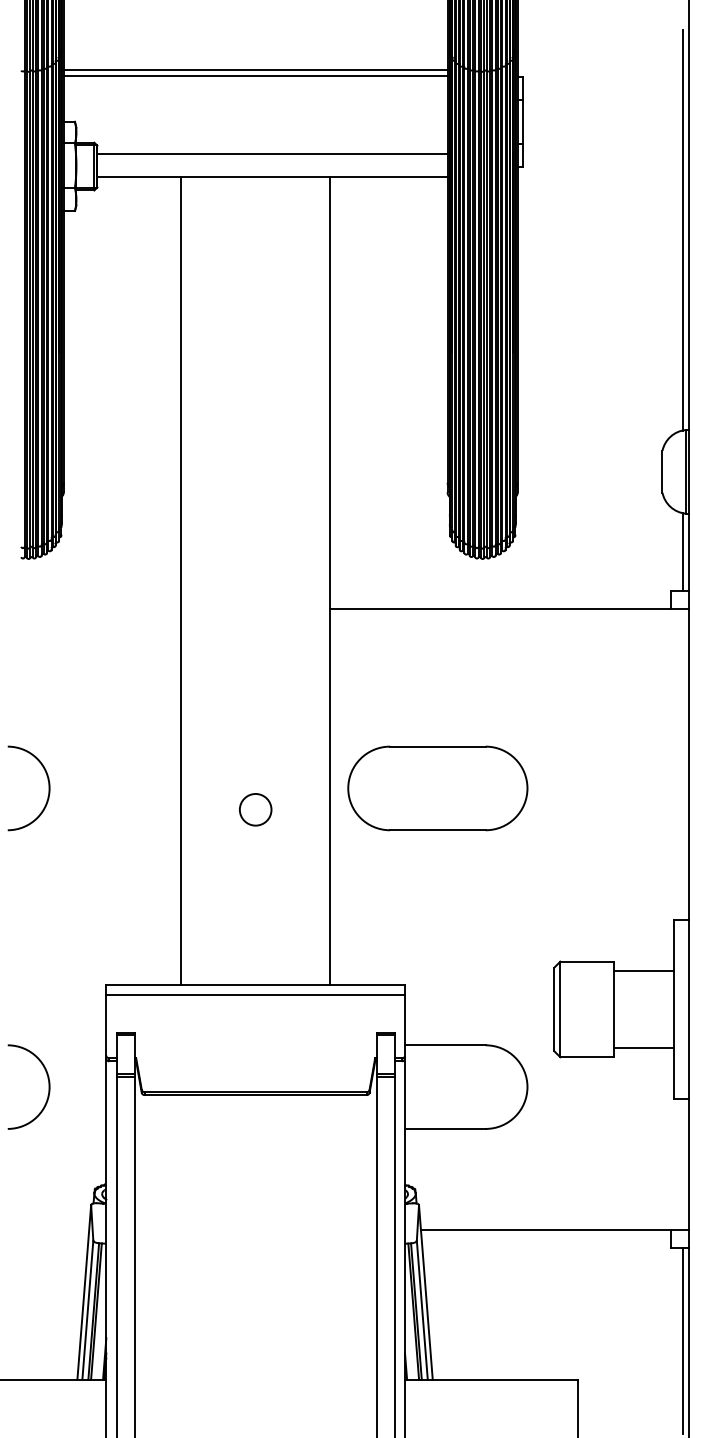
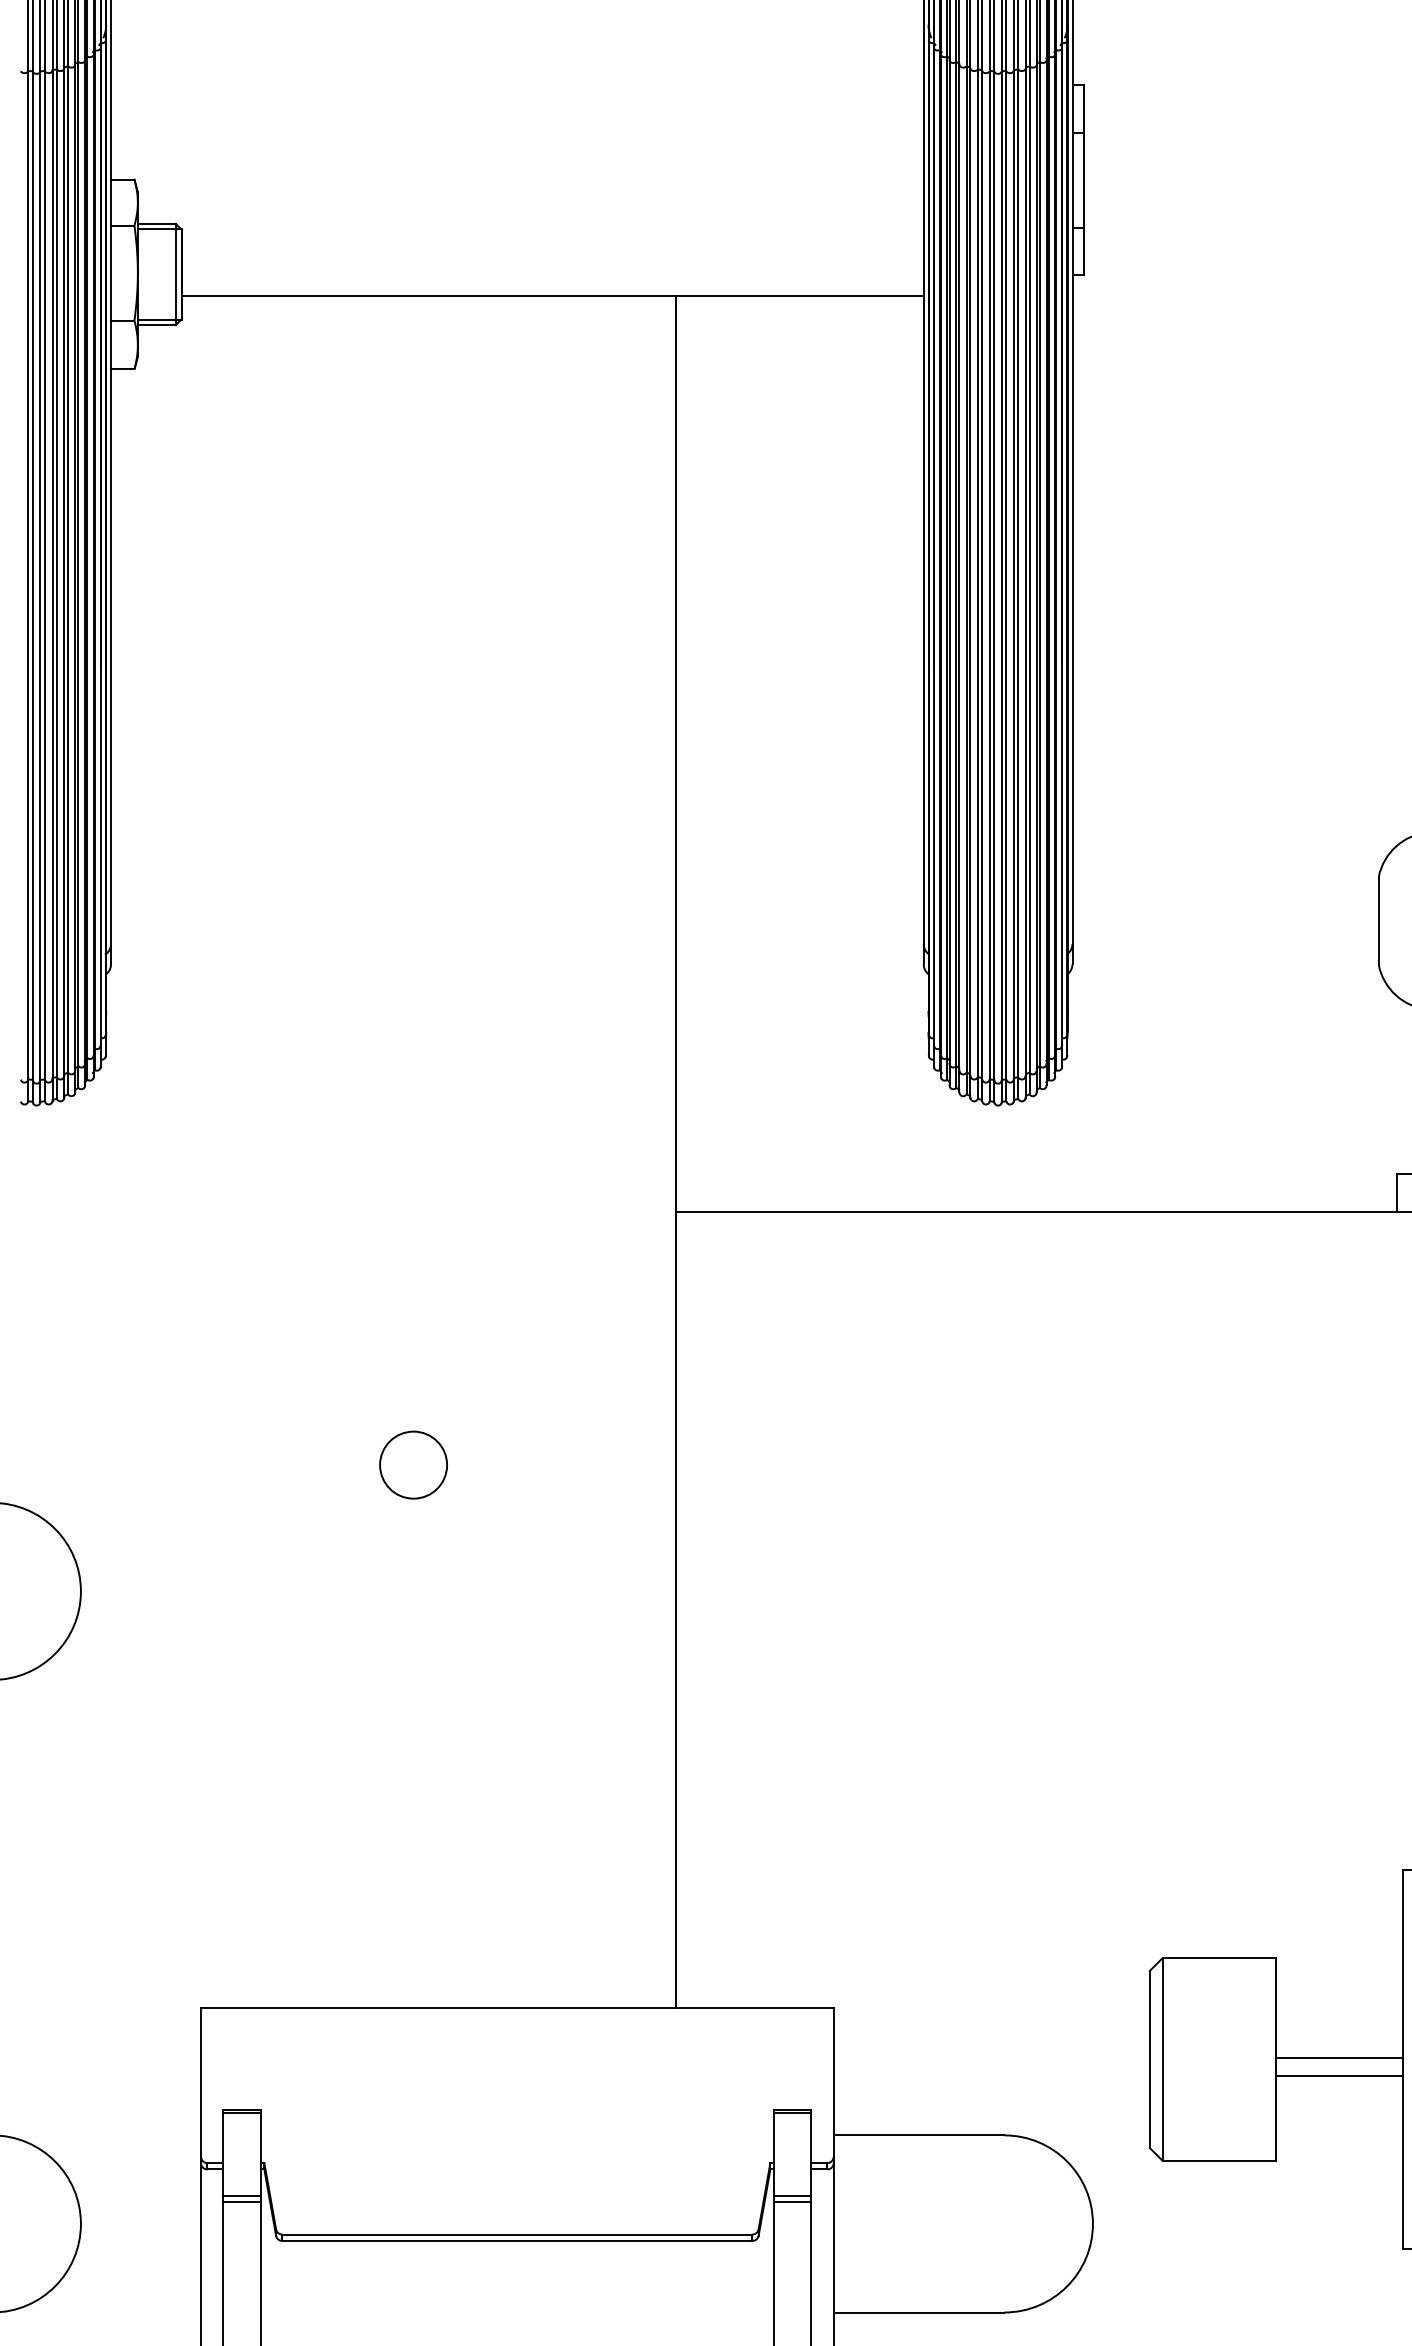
line: (255, 69) -> (516, 68), removed
line: (255, 76) -> (516, 83), removed
line: (272, 153) -> (552, 246), removed
line: (181, 580) -> (360, 1151), removed
part: (437, 788) -> (902, 1591), removed
circle: (255, 809) -> (413, 1464), moved
line: (643, 970) -> (1338, 2057), moved
line: (255, 995) -> (516, 2029), removed
line: (643, 1048) -> (1338, 2076), moved

